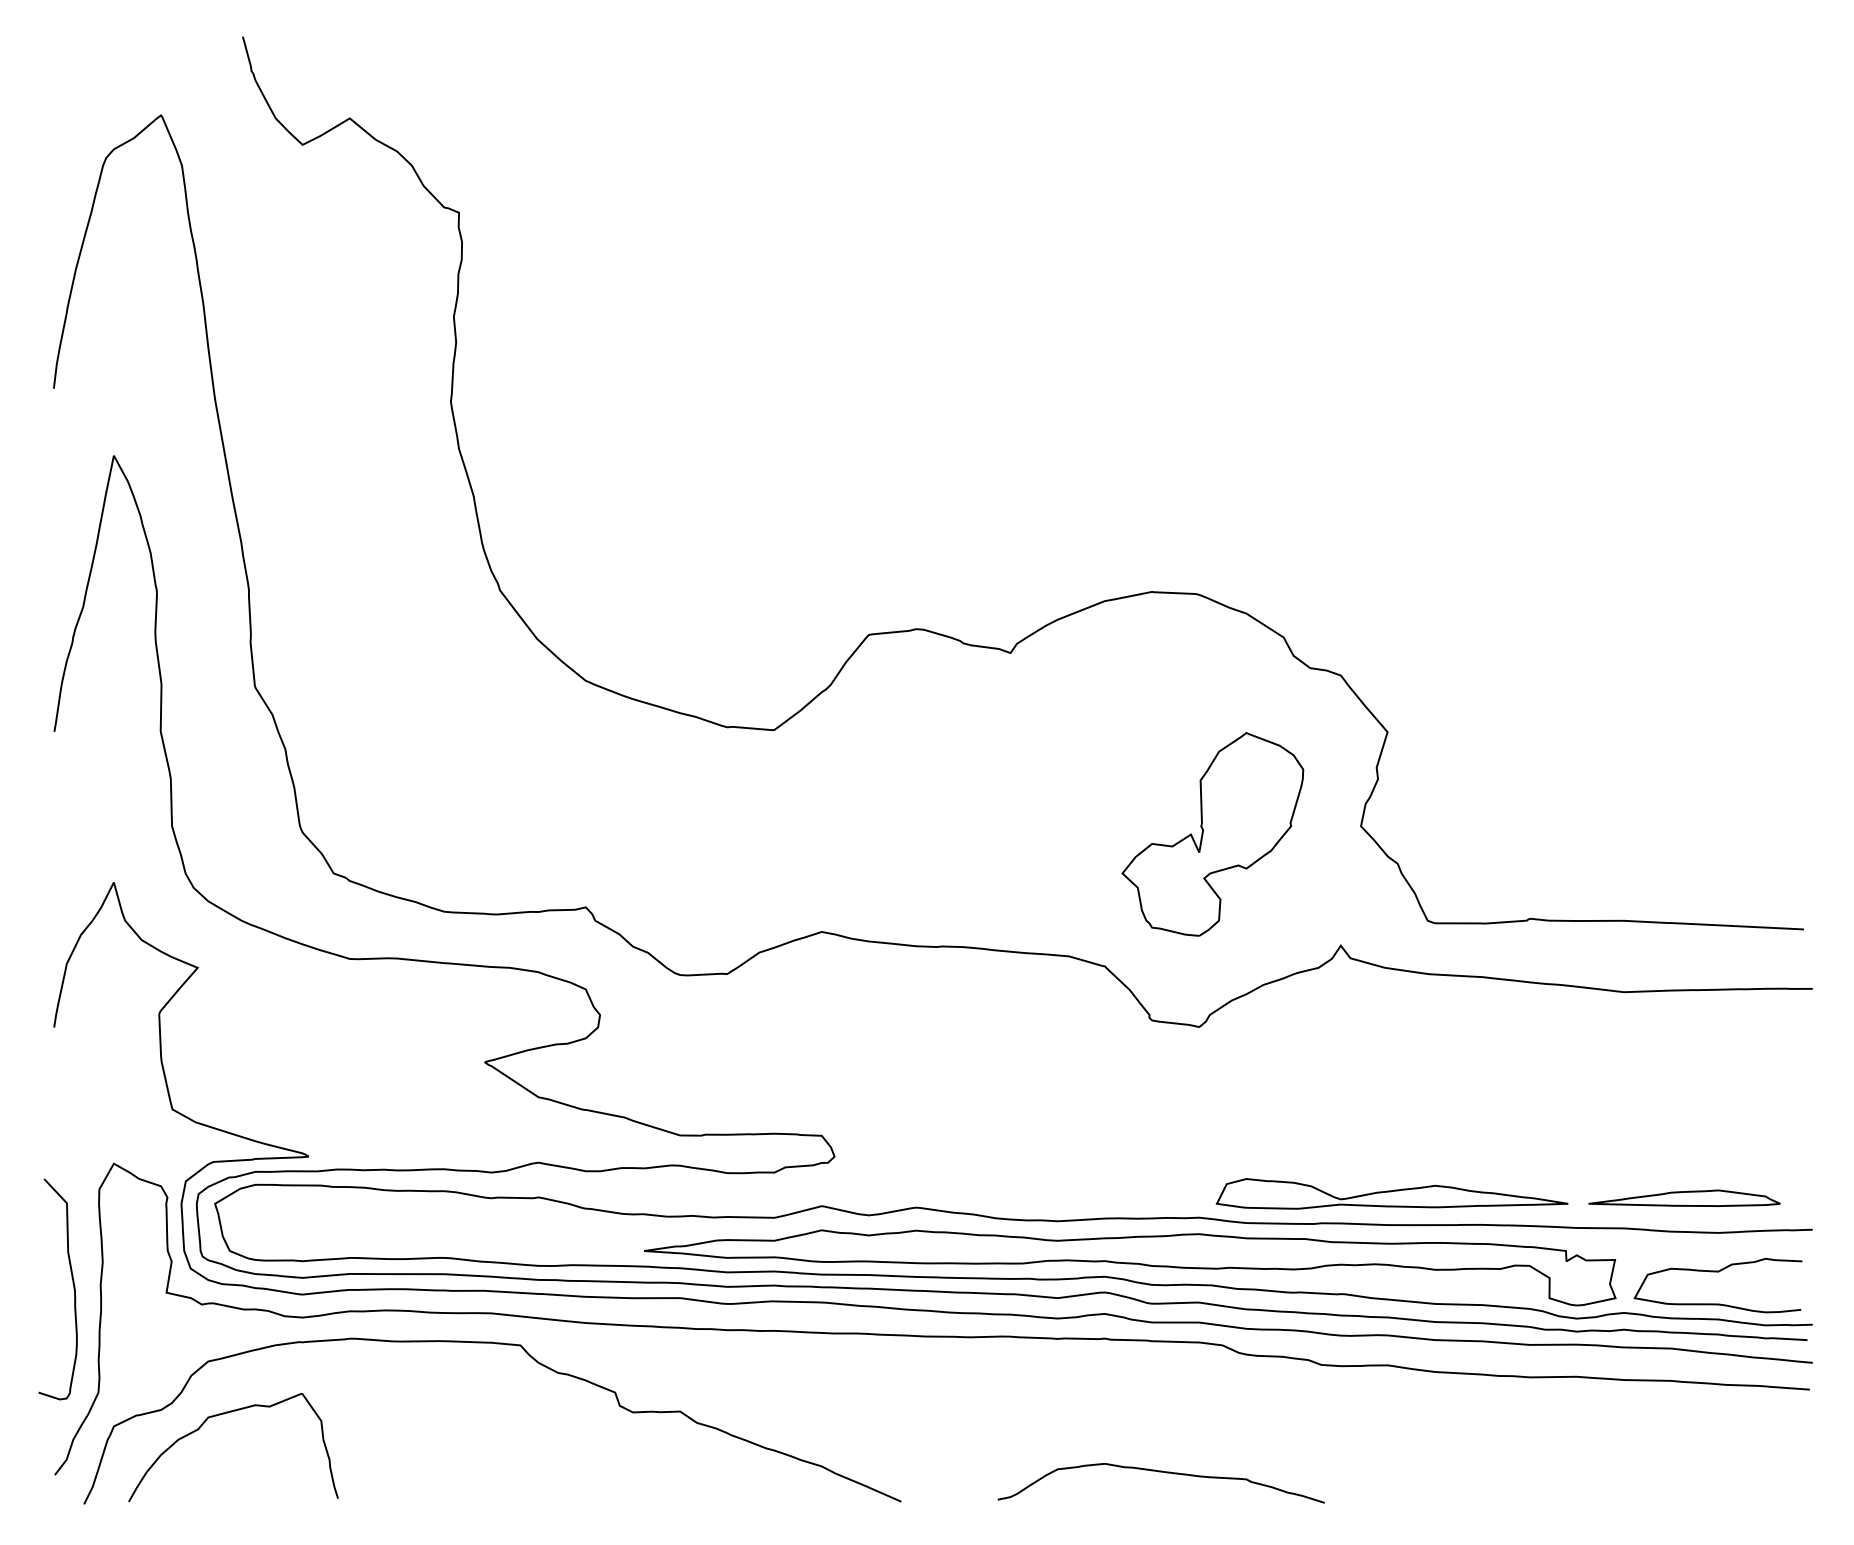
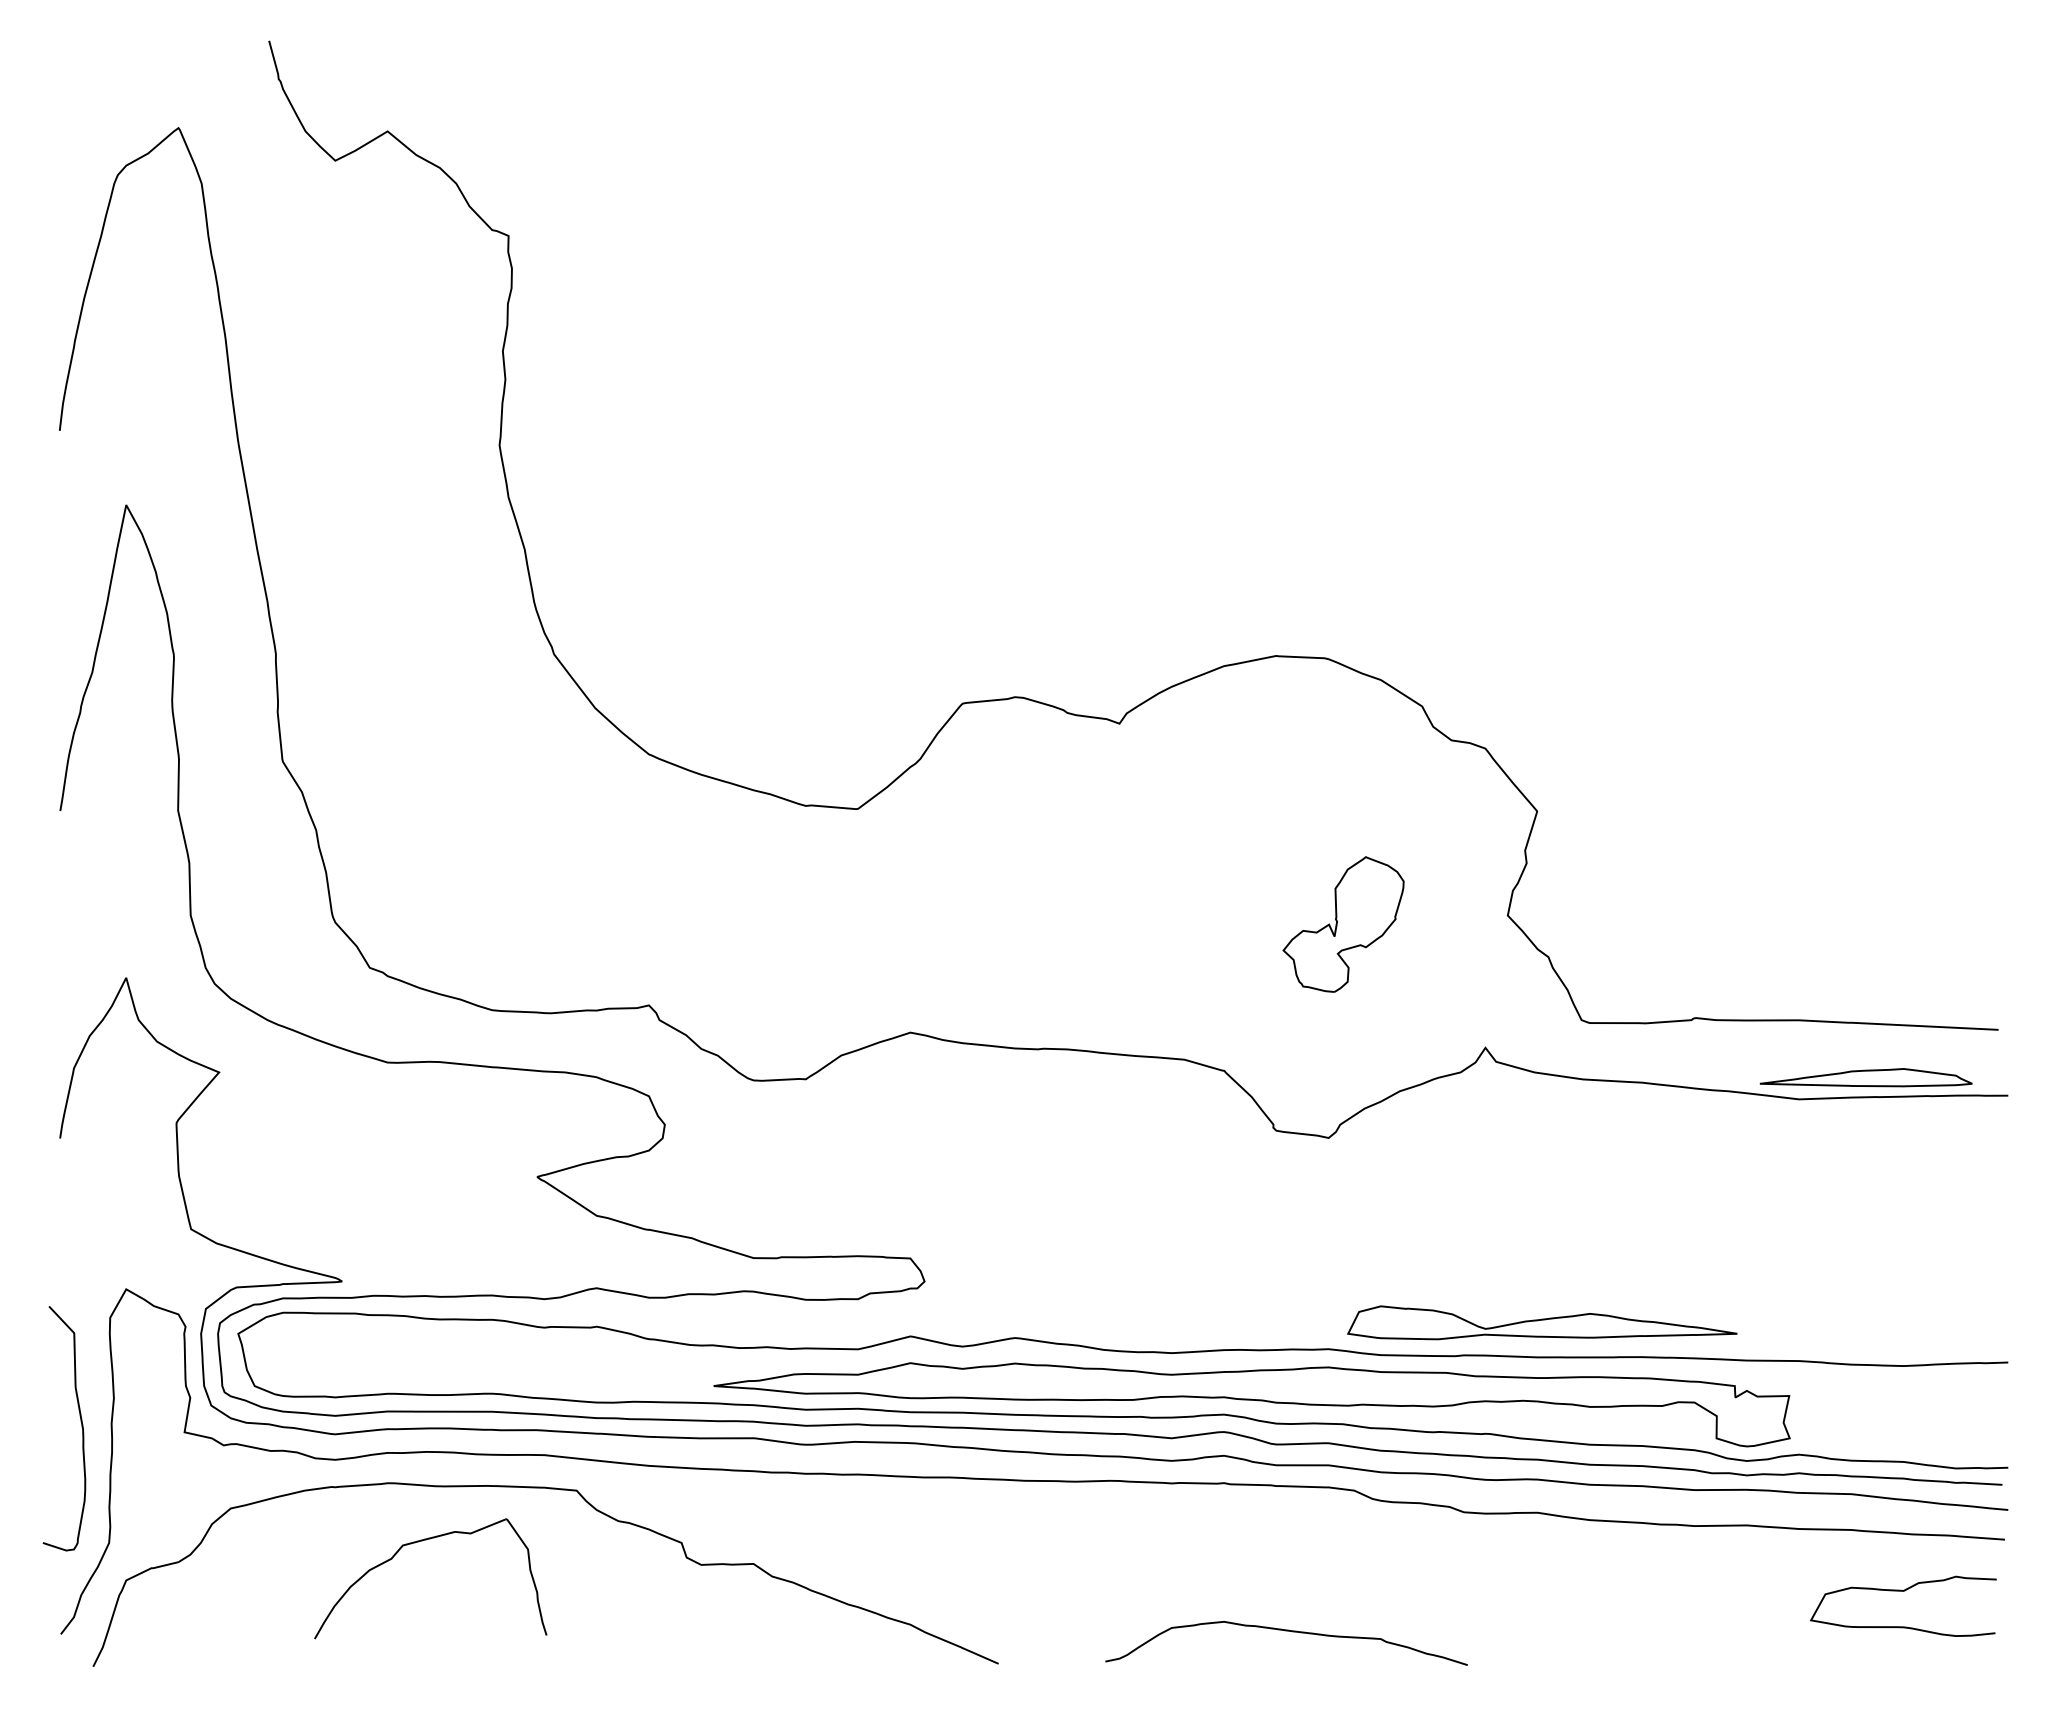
part: (1212, 834) -> (1343, 924), size x0.6
part: (1683, 1198) -> (1865, 1077), moved
curve: (1718, 1272) -> (1903, 1591), moved
curve: (226, 1413) -> (422, 1541), moved

